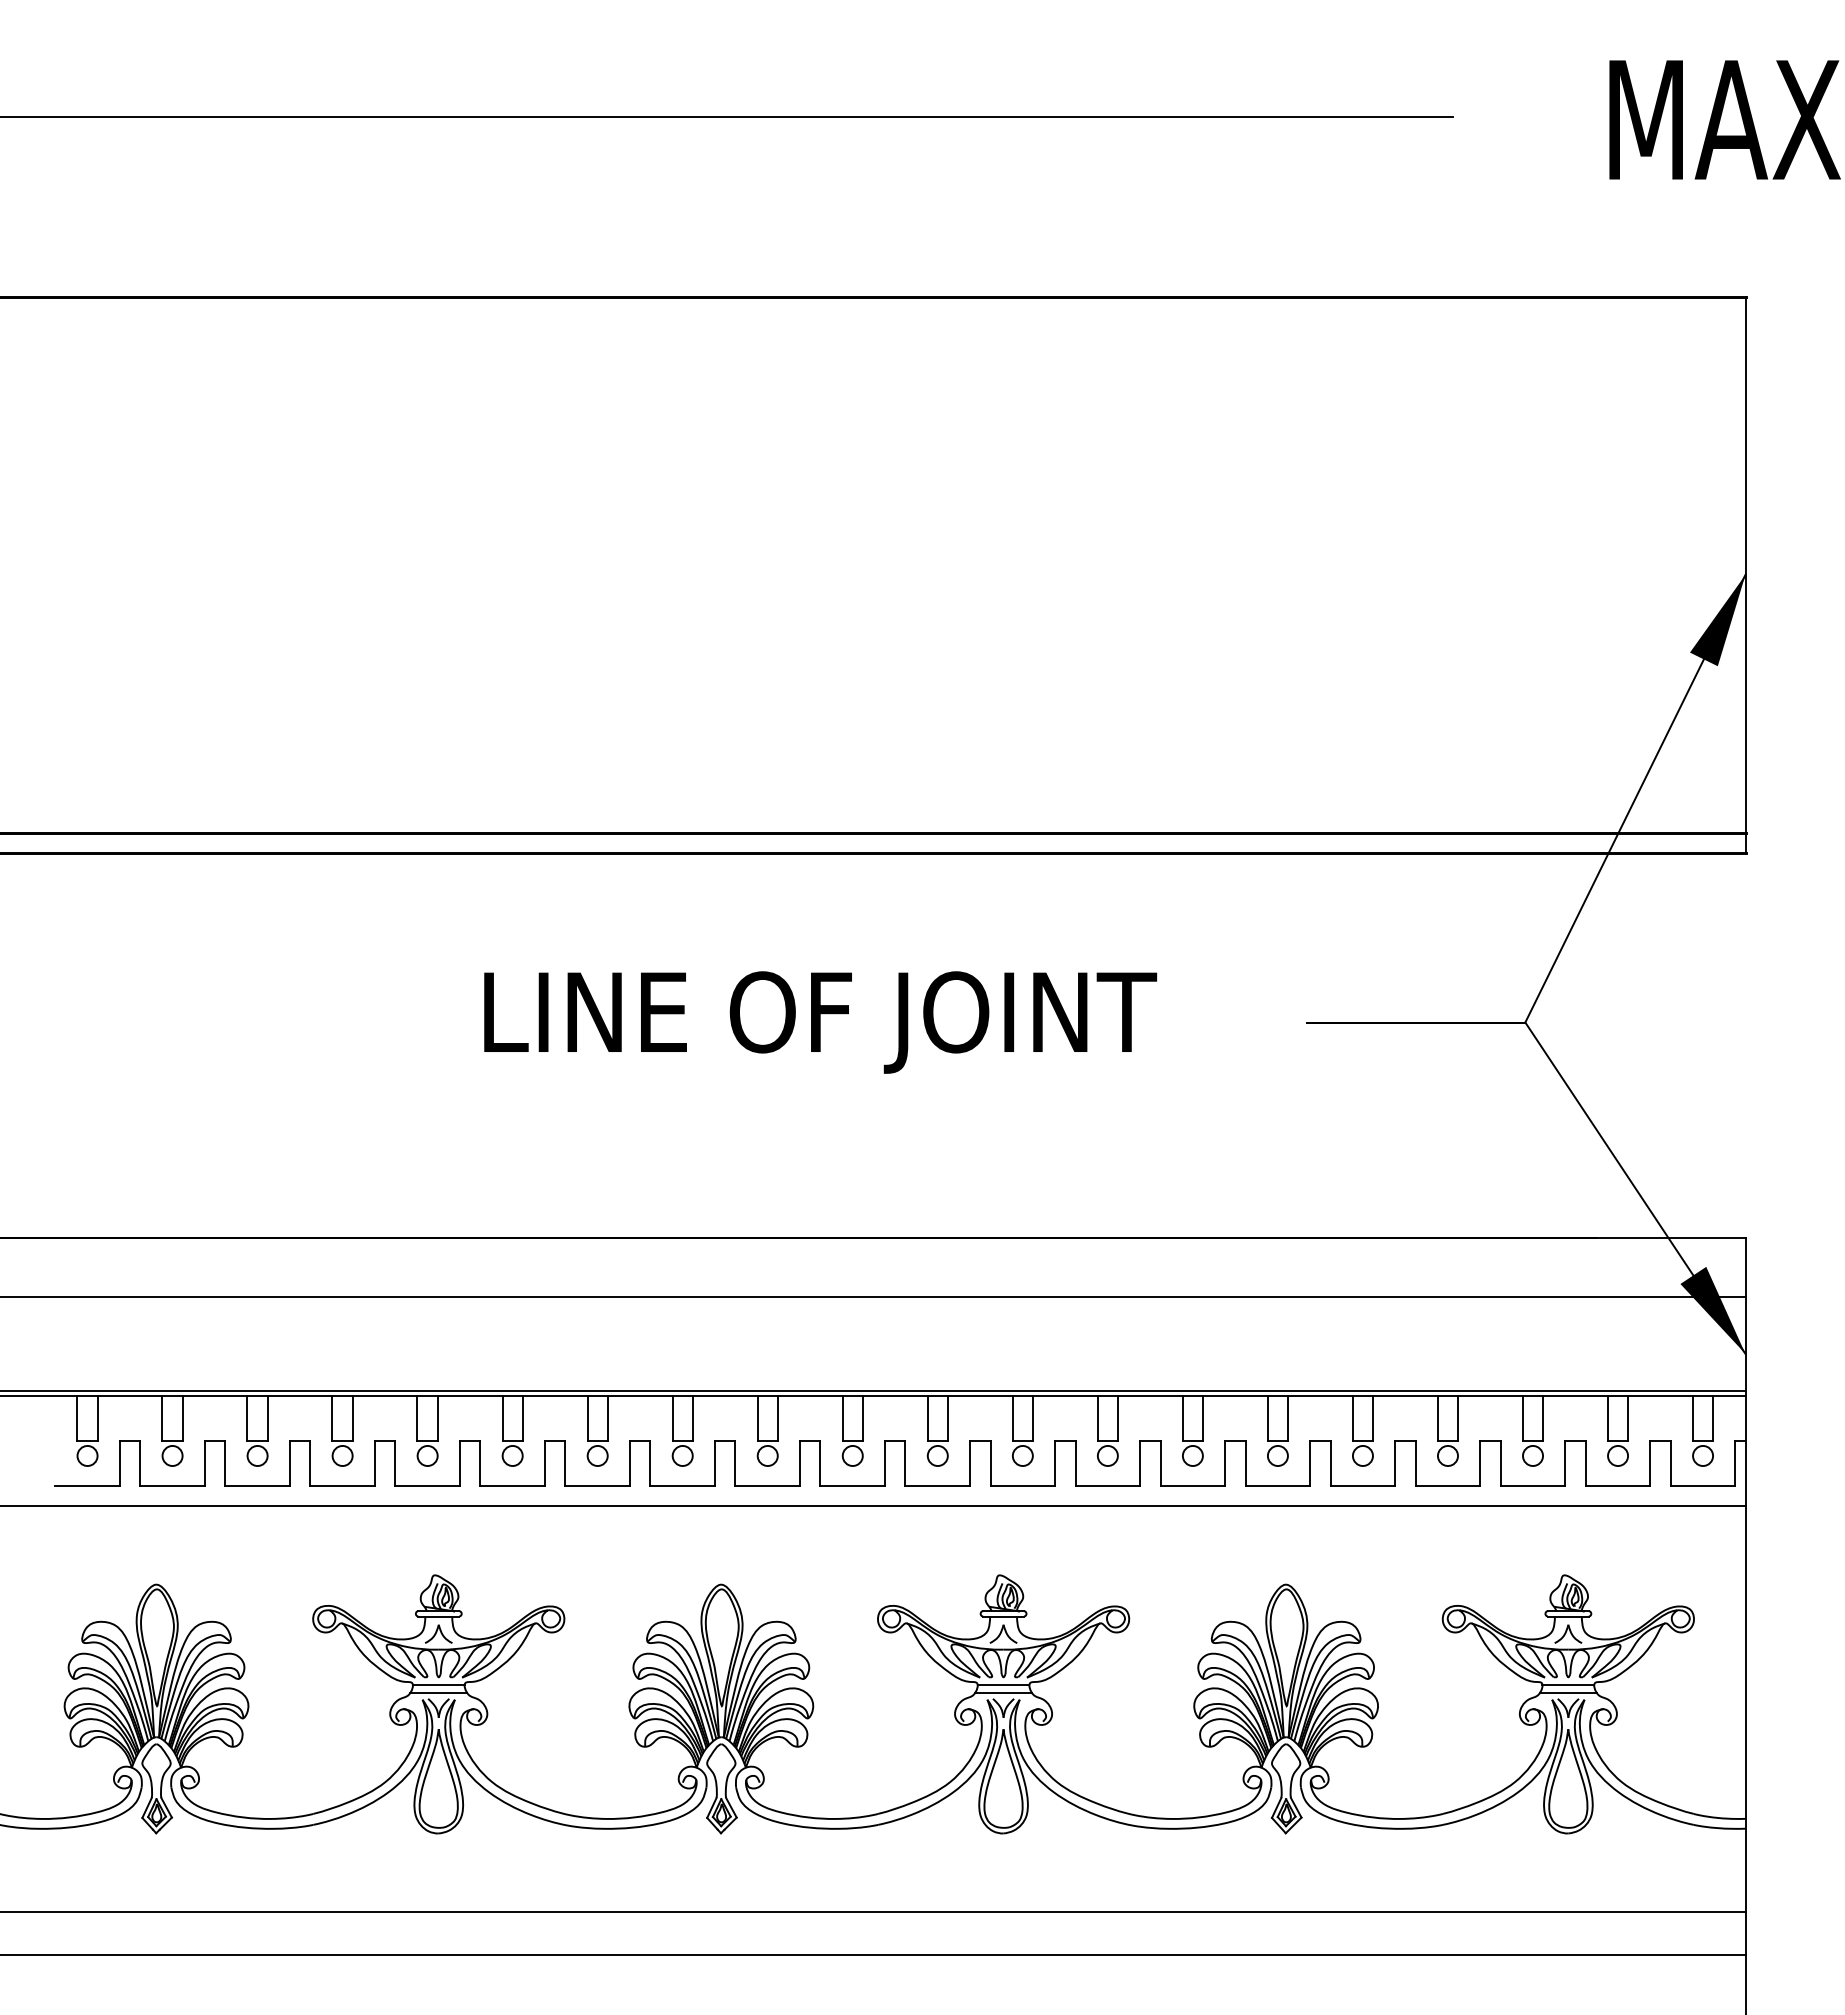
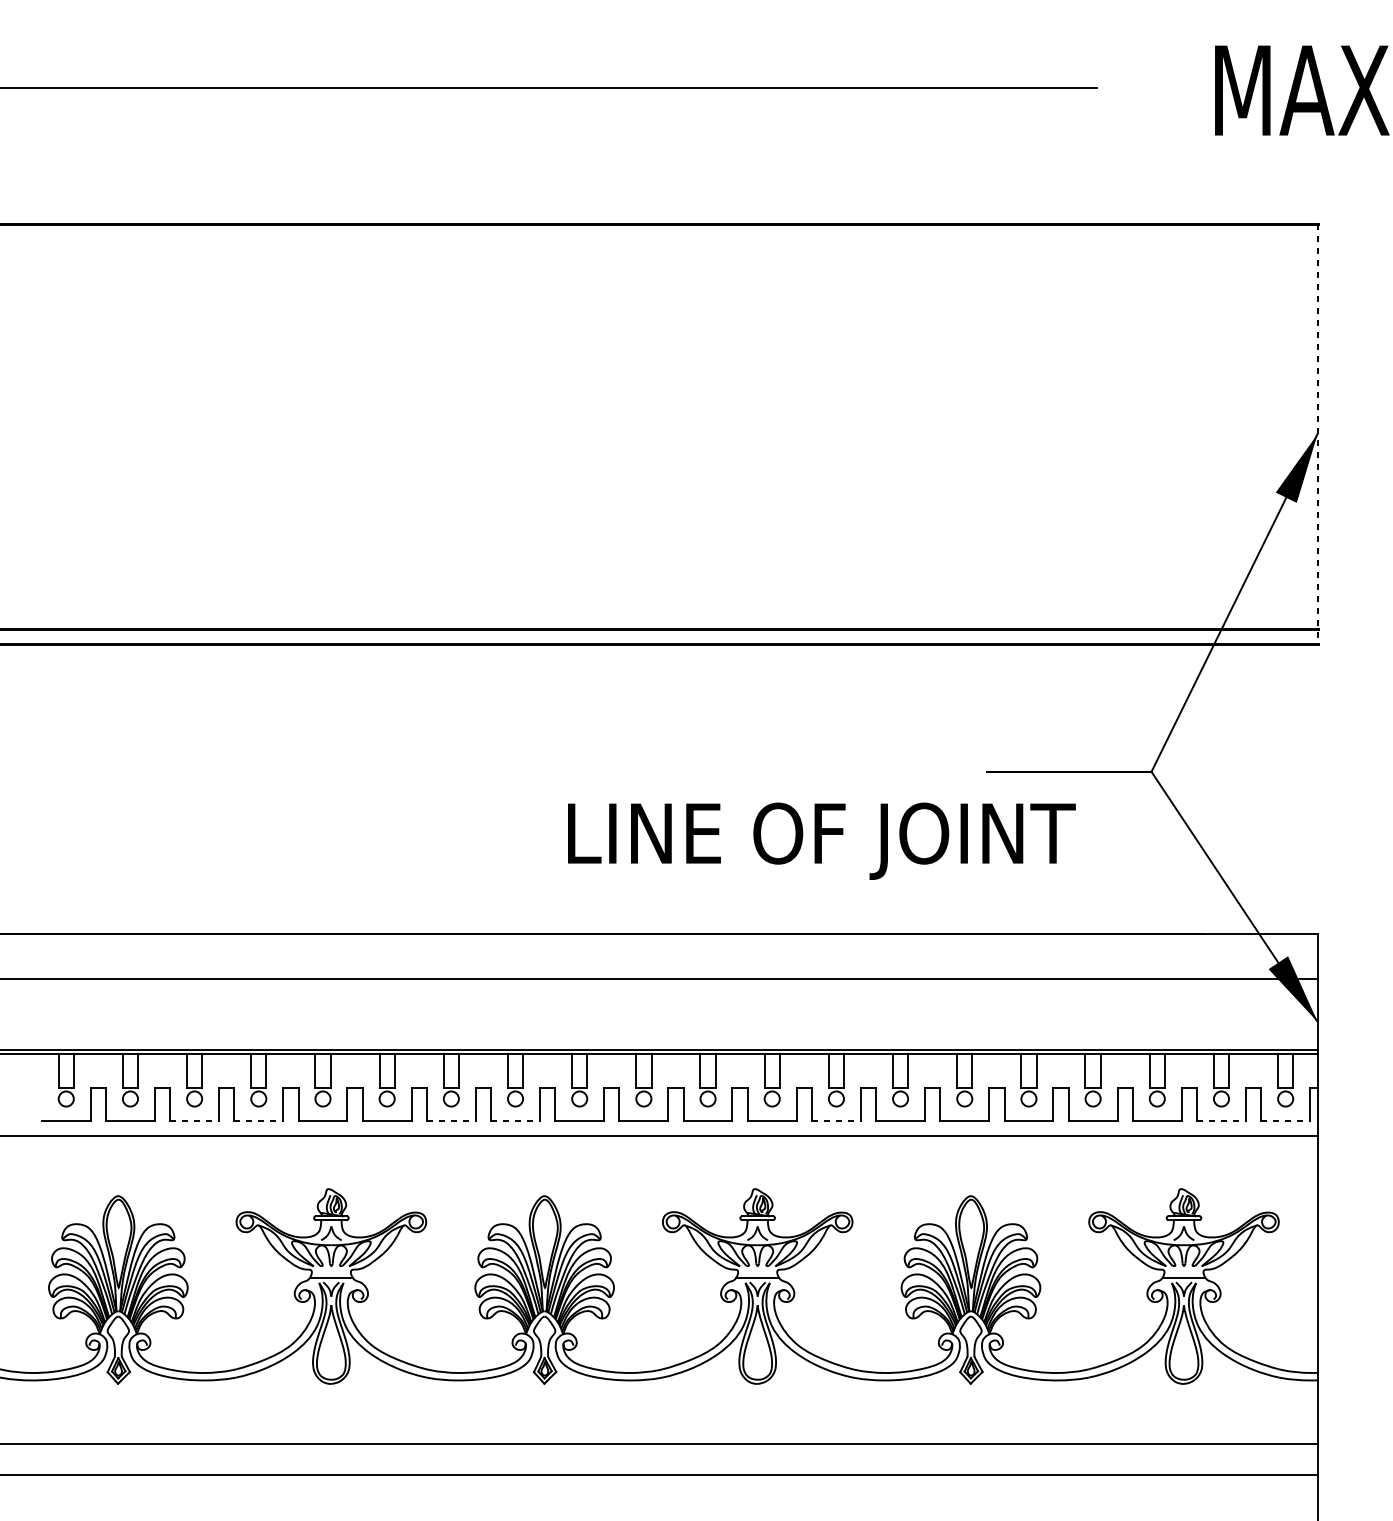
line: (1745, 574) -> (1317, 433), solid -> dashed
text: (820, 1022) -> (821, 841), moved
line: (258, 1485) -> (195, 1121), solid -> dashed
line: (343, 1485) -> (259, 1121), solid -> dashed
line: (598, 1485) -> (451, 1121), solid -> dashed
line: (683, 1485) -> (516, 1121), solid -> dashed
line: (1108, 1485) -> (836, 1121), solid -> dashed
line: (1618, 1485) -> (1221, 1121), solid -> dashed
line: (1703, 1485) -> (1285, 1121), solid -> dashed
line: (438, 1684) -> (331, 1271), removed
line: (1003, 1684) -> (757, 1271), removed
line: (1568, 1684) -> (1184, 1271), removed

